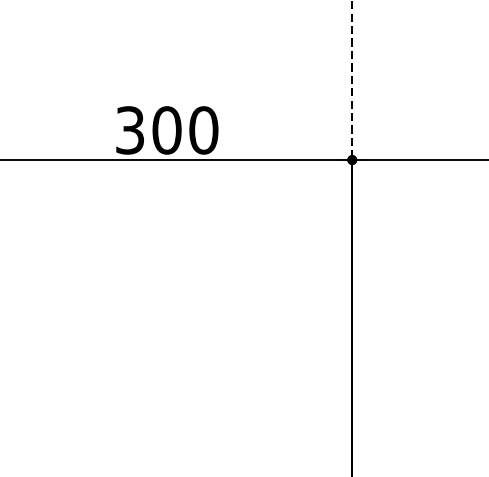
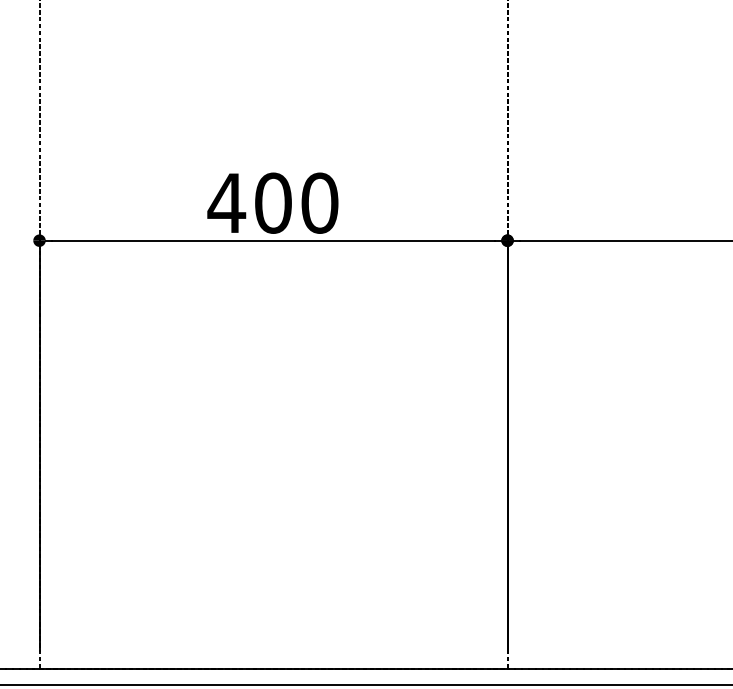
text: (129, 129) -> (226, 202), 300 -> 400

